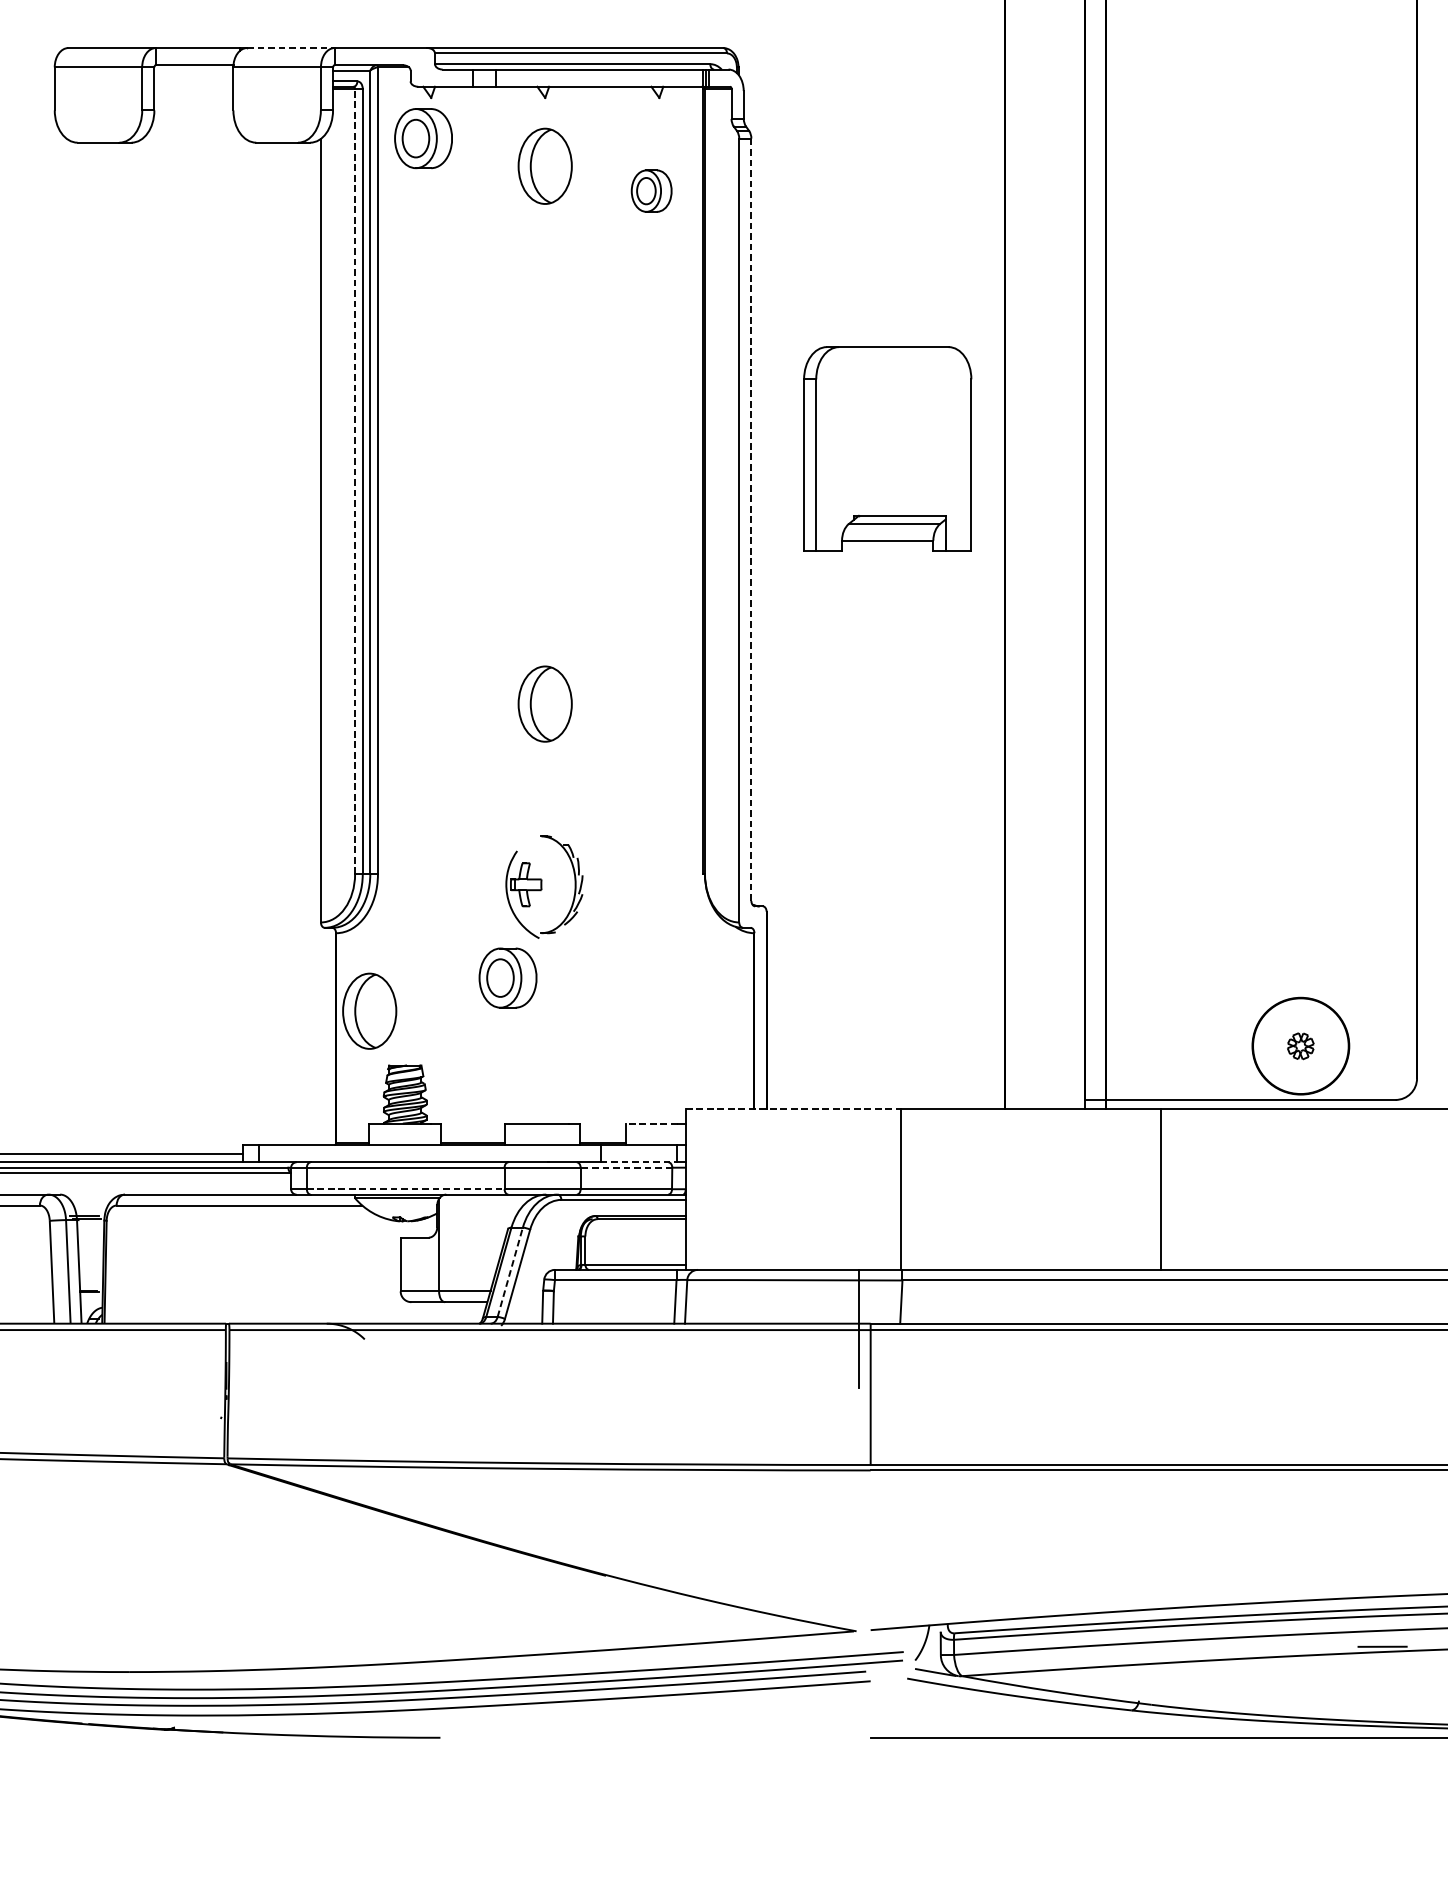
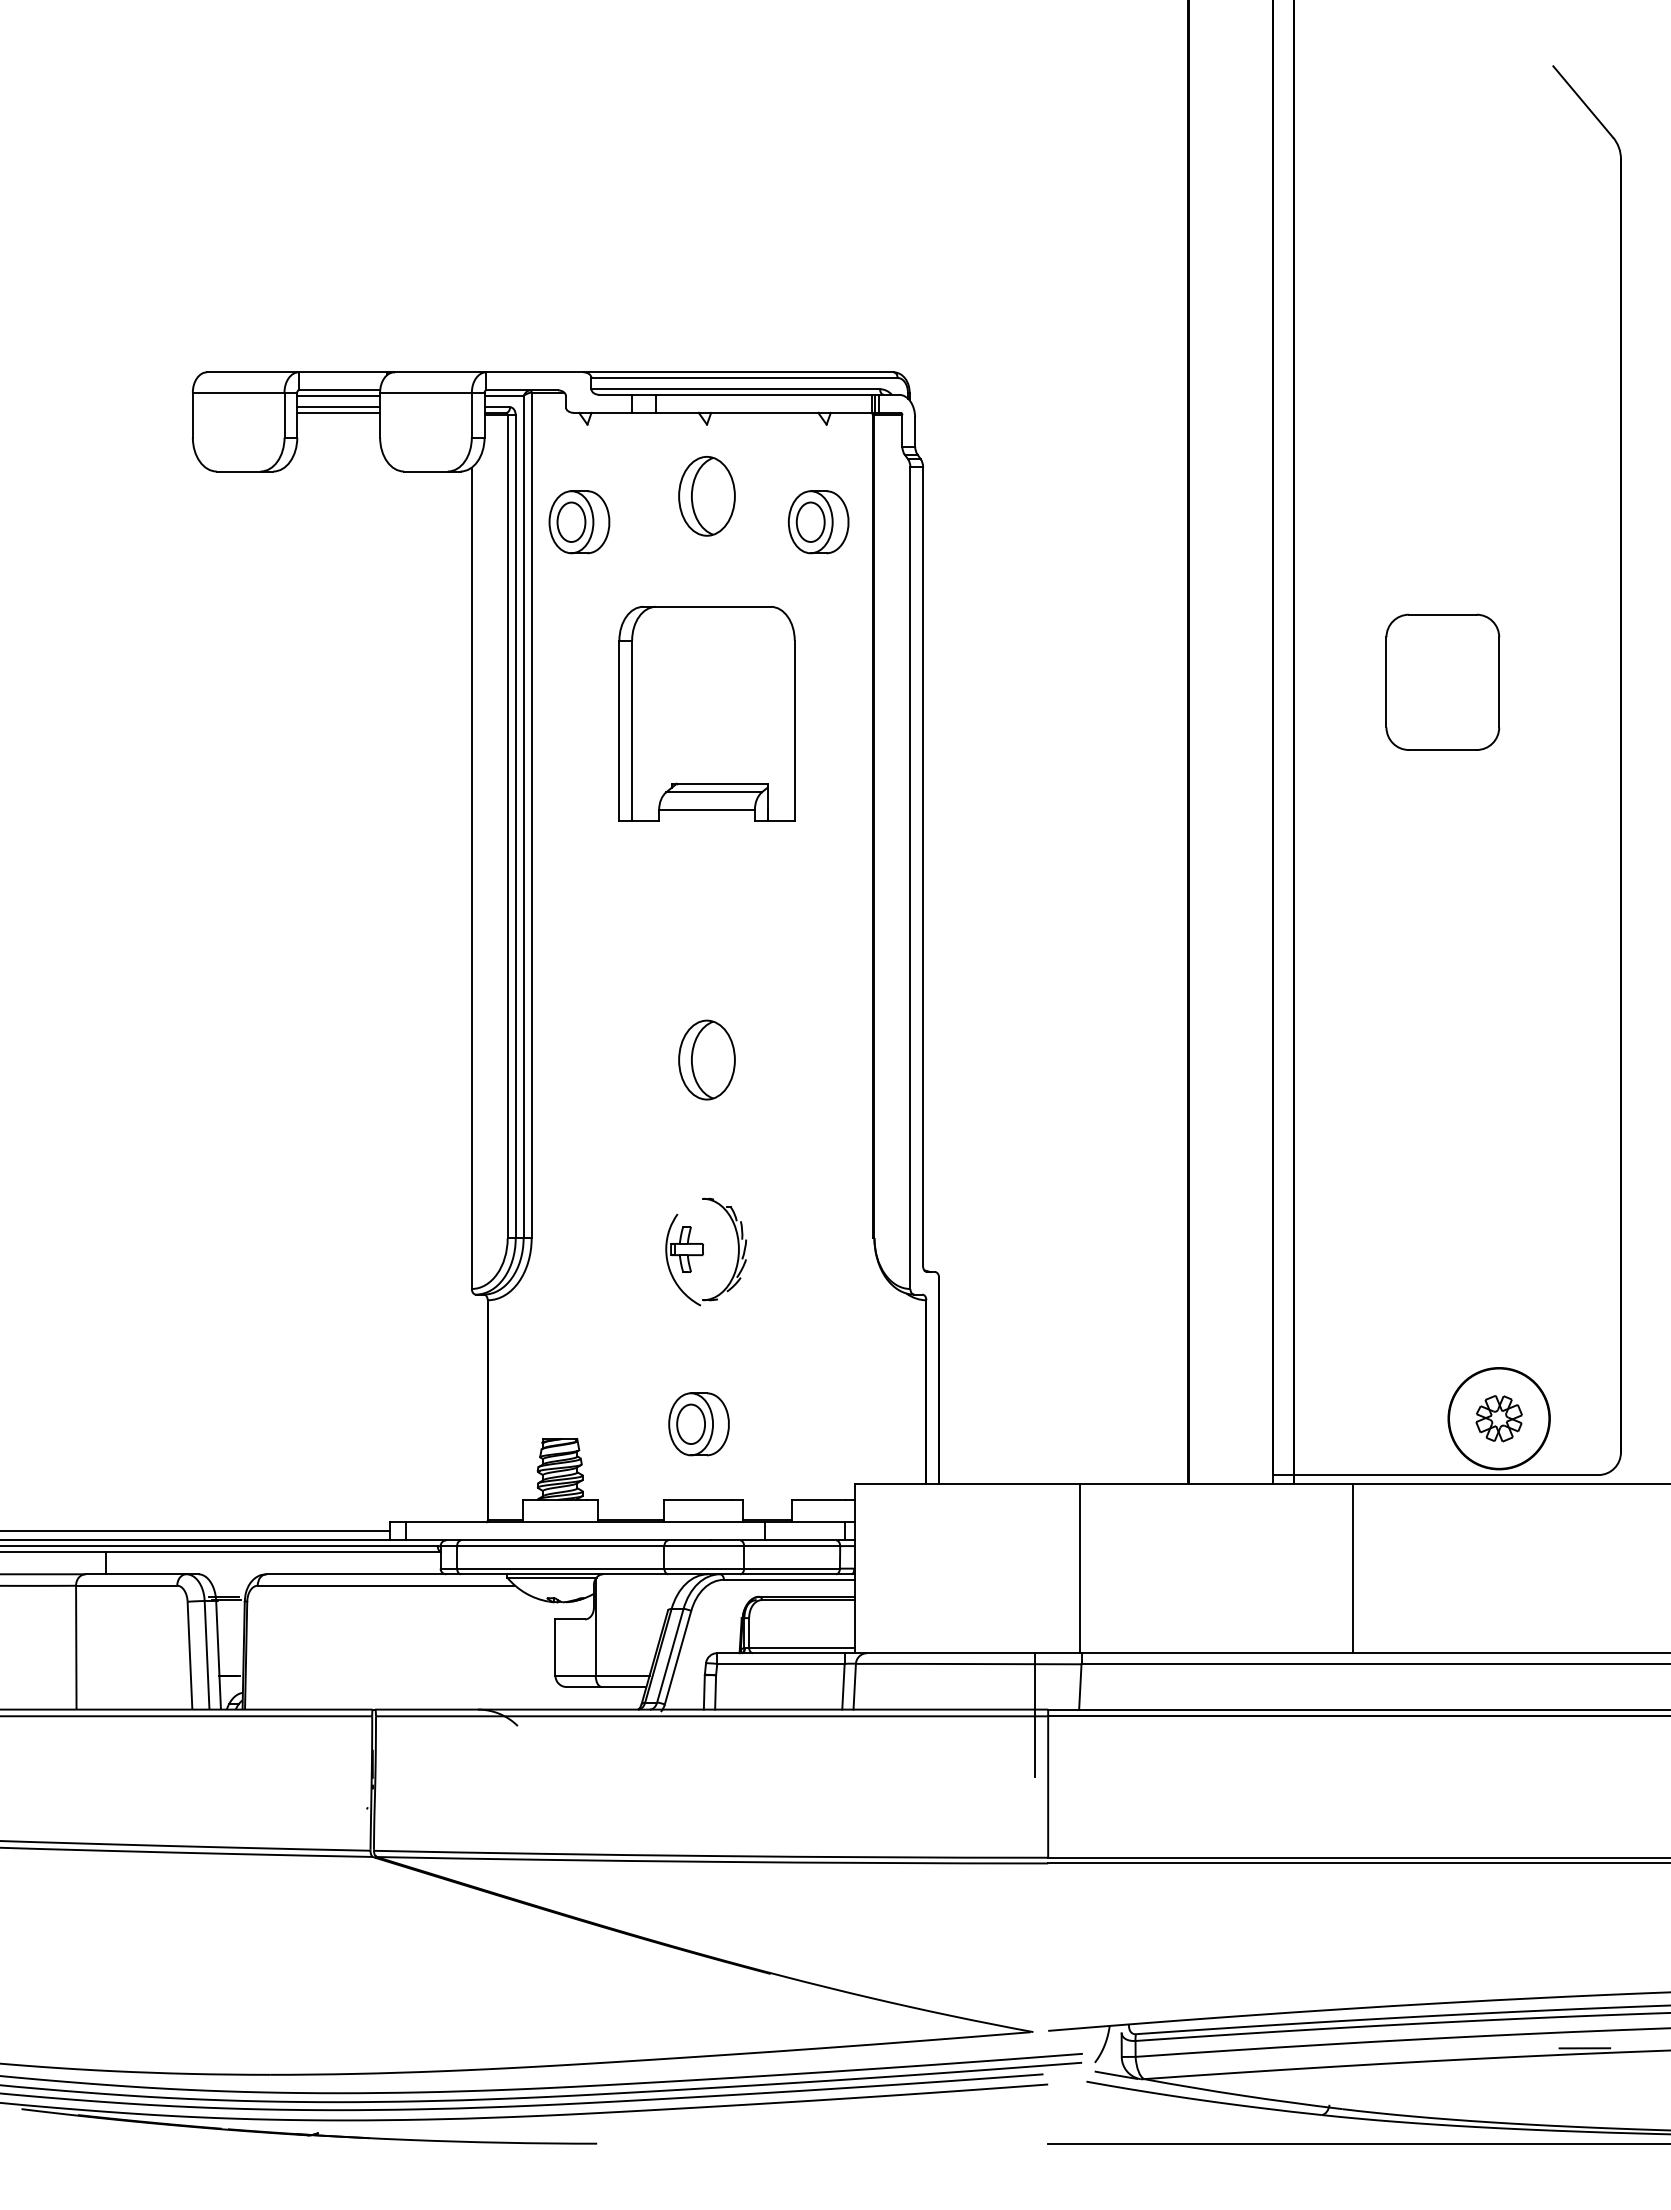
line: (291, 48) -> (440, 372), dashed -> solid
line: (193, 70) -> (338, 395), added
line: (193, 81) -> (338, 407), added
line: (193, 86) -> (338, 412), added
part: (423, 138) -> (579, 522), moved
part: (651, 191) -> (818, 522), size x1.43
part: (1246, 342) -> (1442, 681), added
part: (887, 448) -> (706, 713), moved
line: (354, 481) -> (507, 826), dashed -> solid
line: (751, 519) -> (923, 866), dashed -> solid
part: (507, 978) -> (698, 1424), moved
part: (369, 1010) -> (522, 1381), removed
part: (1300, 1046) -> (1498, 1418), size x1.67
line: (793, 1108) -> (967, 1484), dashed -> solid
line: (651, 1123) -> (818, 1499), dashed -> solid
line: (639, 1162) -> (805, 1540), dashed -> solid
line: (625, 1168) -> (791, 1546), dashed -> solid
line: (405, 1189) -> (560, 1568), dashed -> solid
line: (510, 1272) -> (670, 1655), dashed -> solid

